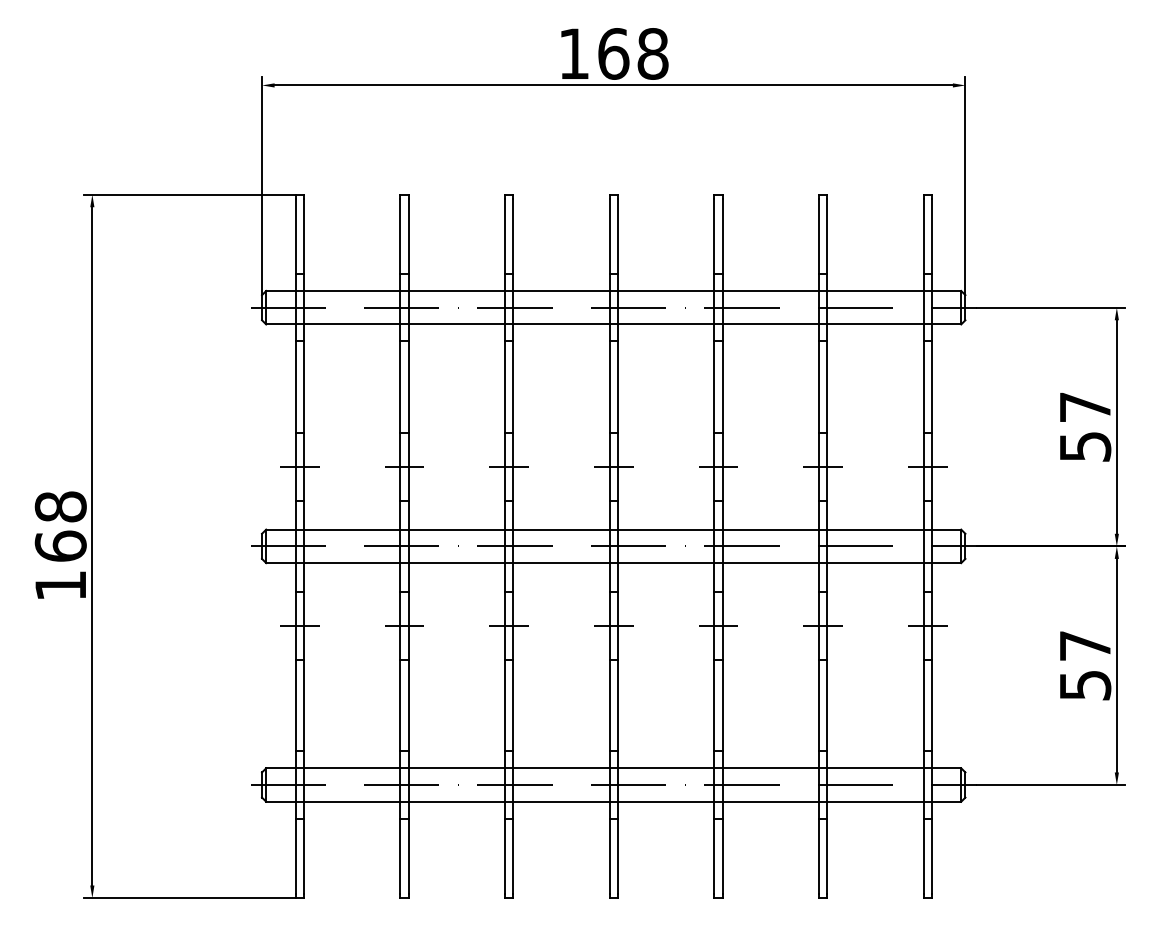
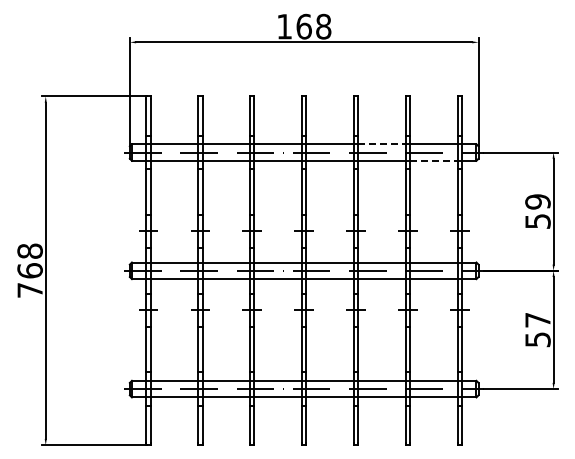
line: (771, 291) -> (382, 144), solid -> dashed
line: (874, 323) -> (433, 160), solid -> dashed
text: (1084, 406) -> (537, 201), 57 -> 59
text: (59, 586) -> (29, 290), 168 -> 768

